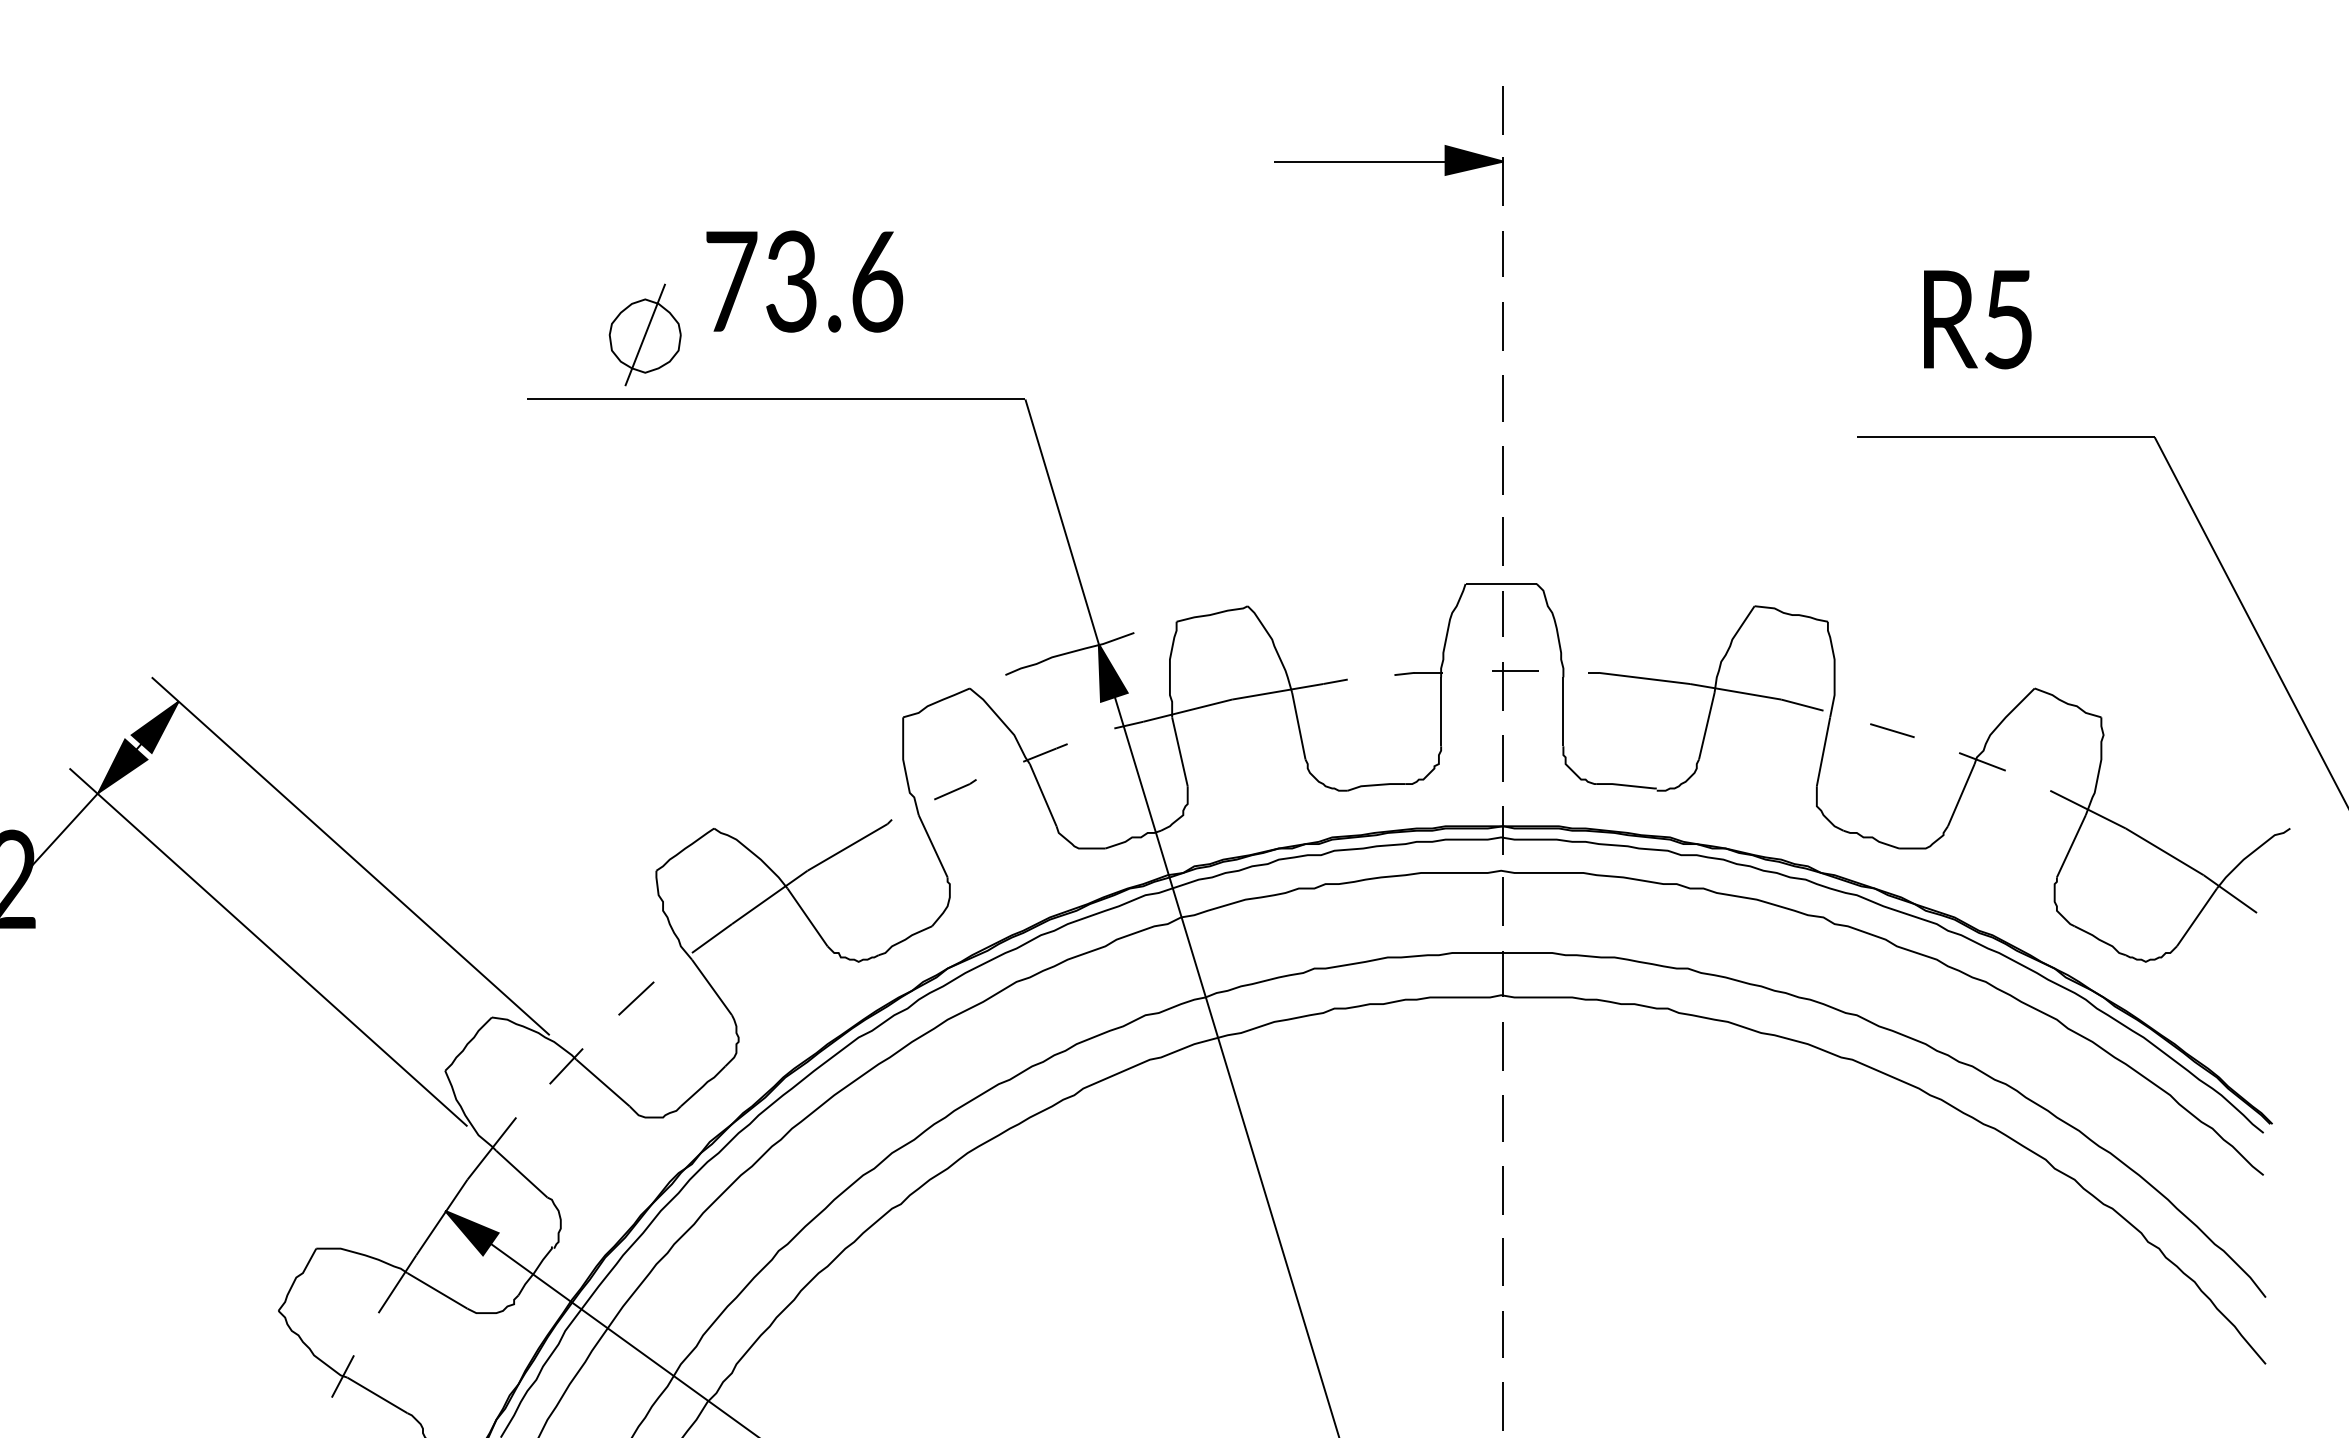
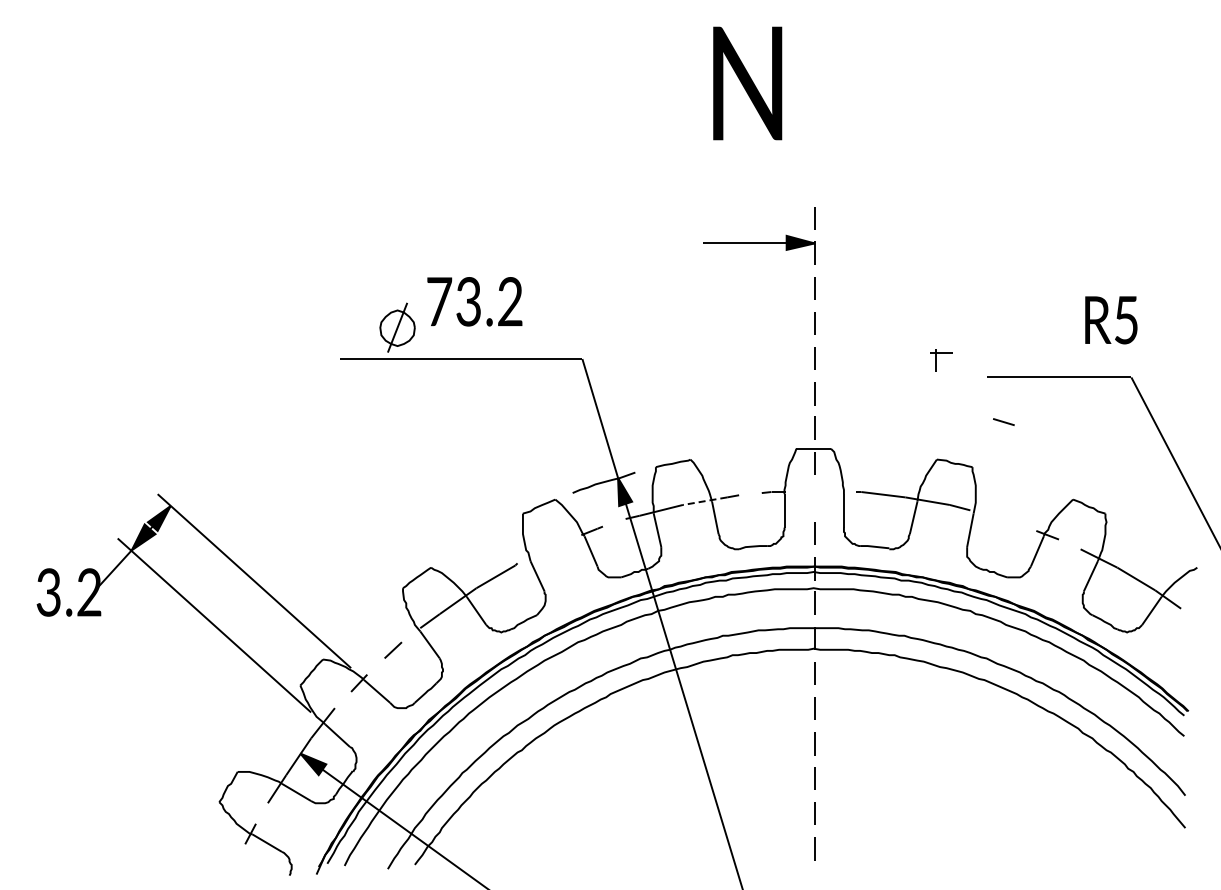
text: (877, 281) -> (510, 301), 73.6 -> 73.2
text: (1978, 320) -> (1111, 320), moved
part: (1515, 686) -> (941, 360), moved
line: (1276, 692) -> (704, 501), solid -> dashed
line: (1891, 729) -> (1003, 421), moved
line: (955, 789) -> (548, 548), removed

